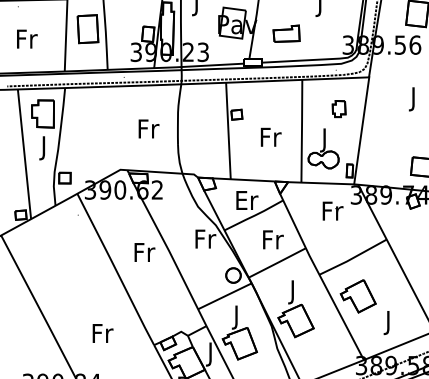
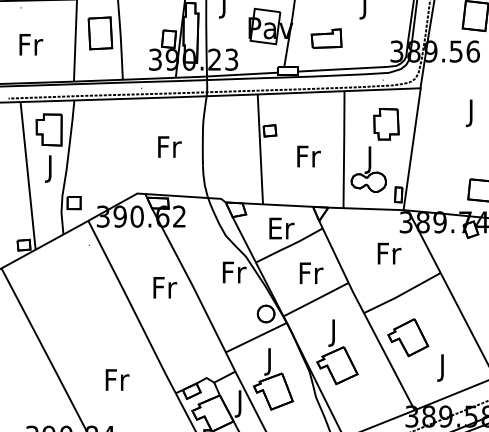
part: (339, 109) -> (386, 124), size x1.67
text: (333, 211) -> (389, 253), moved

